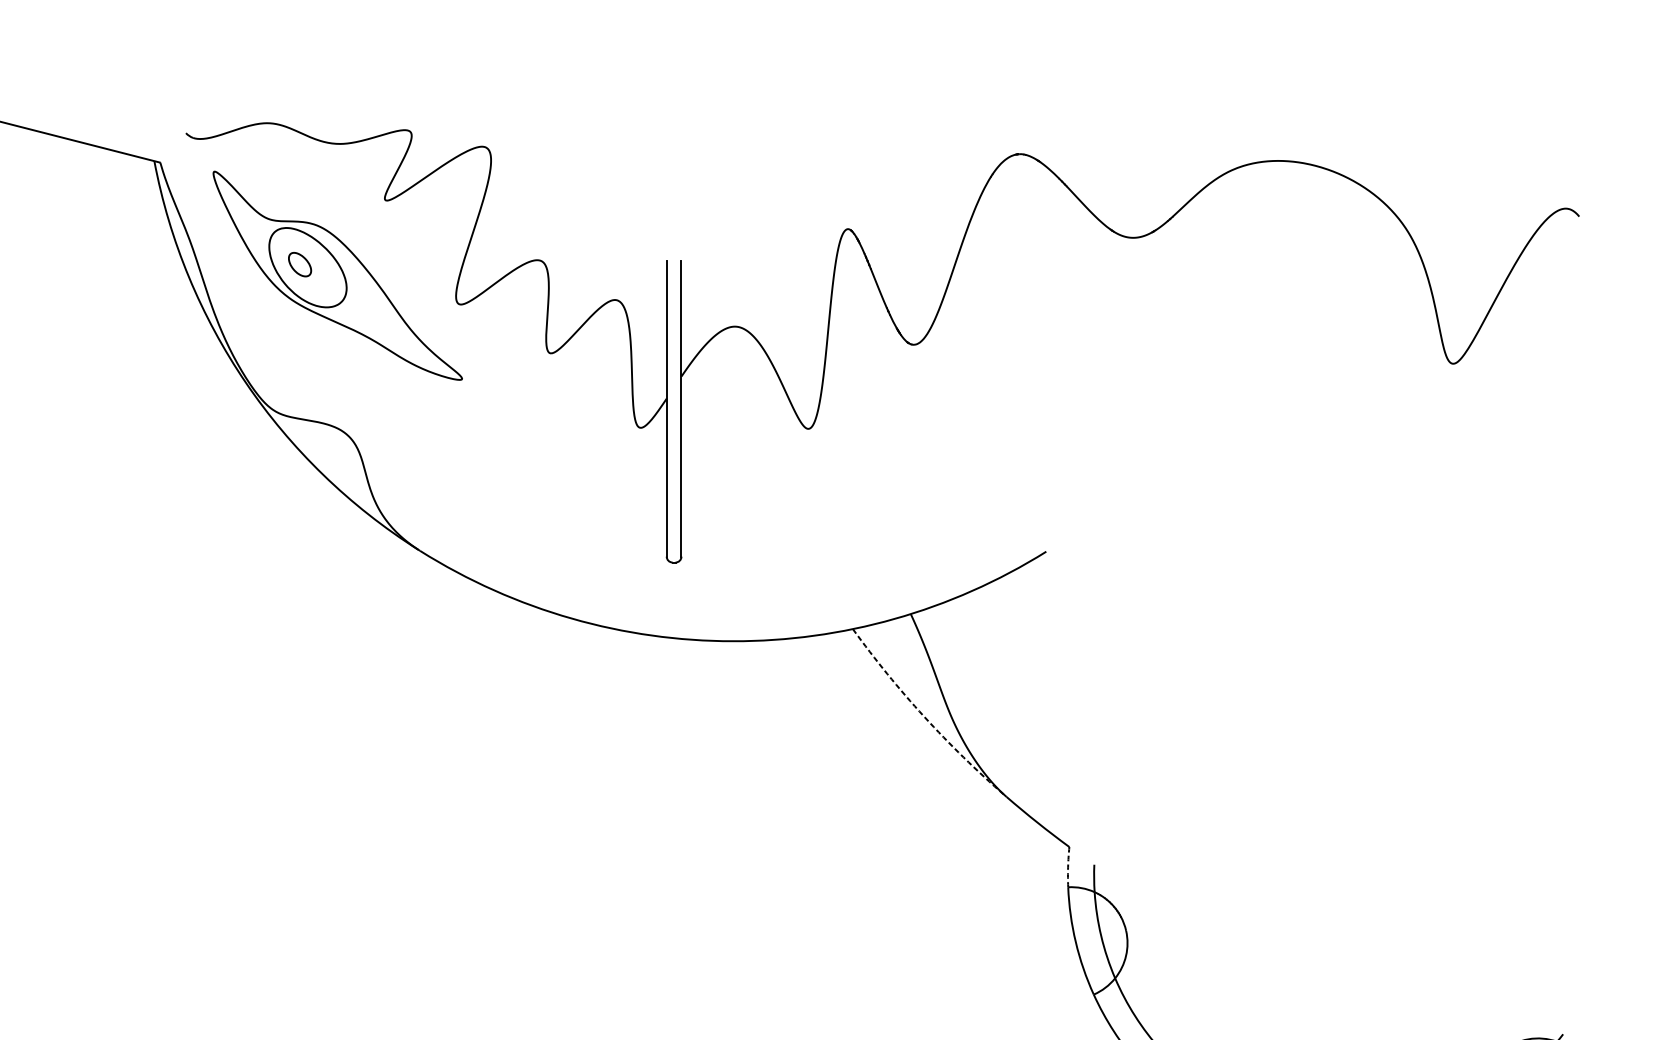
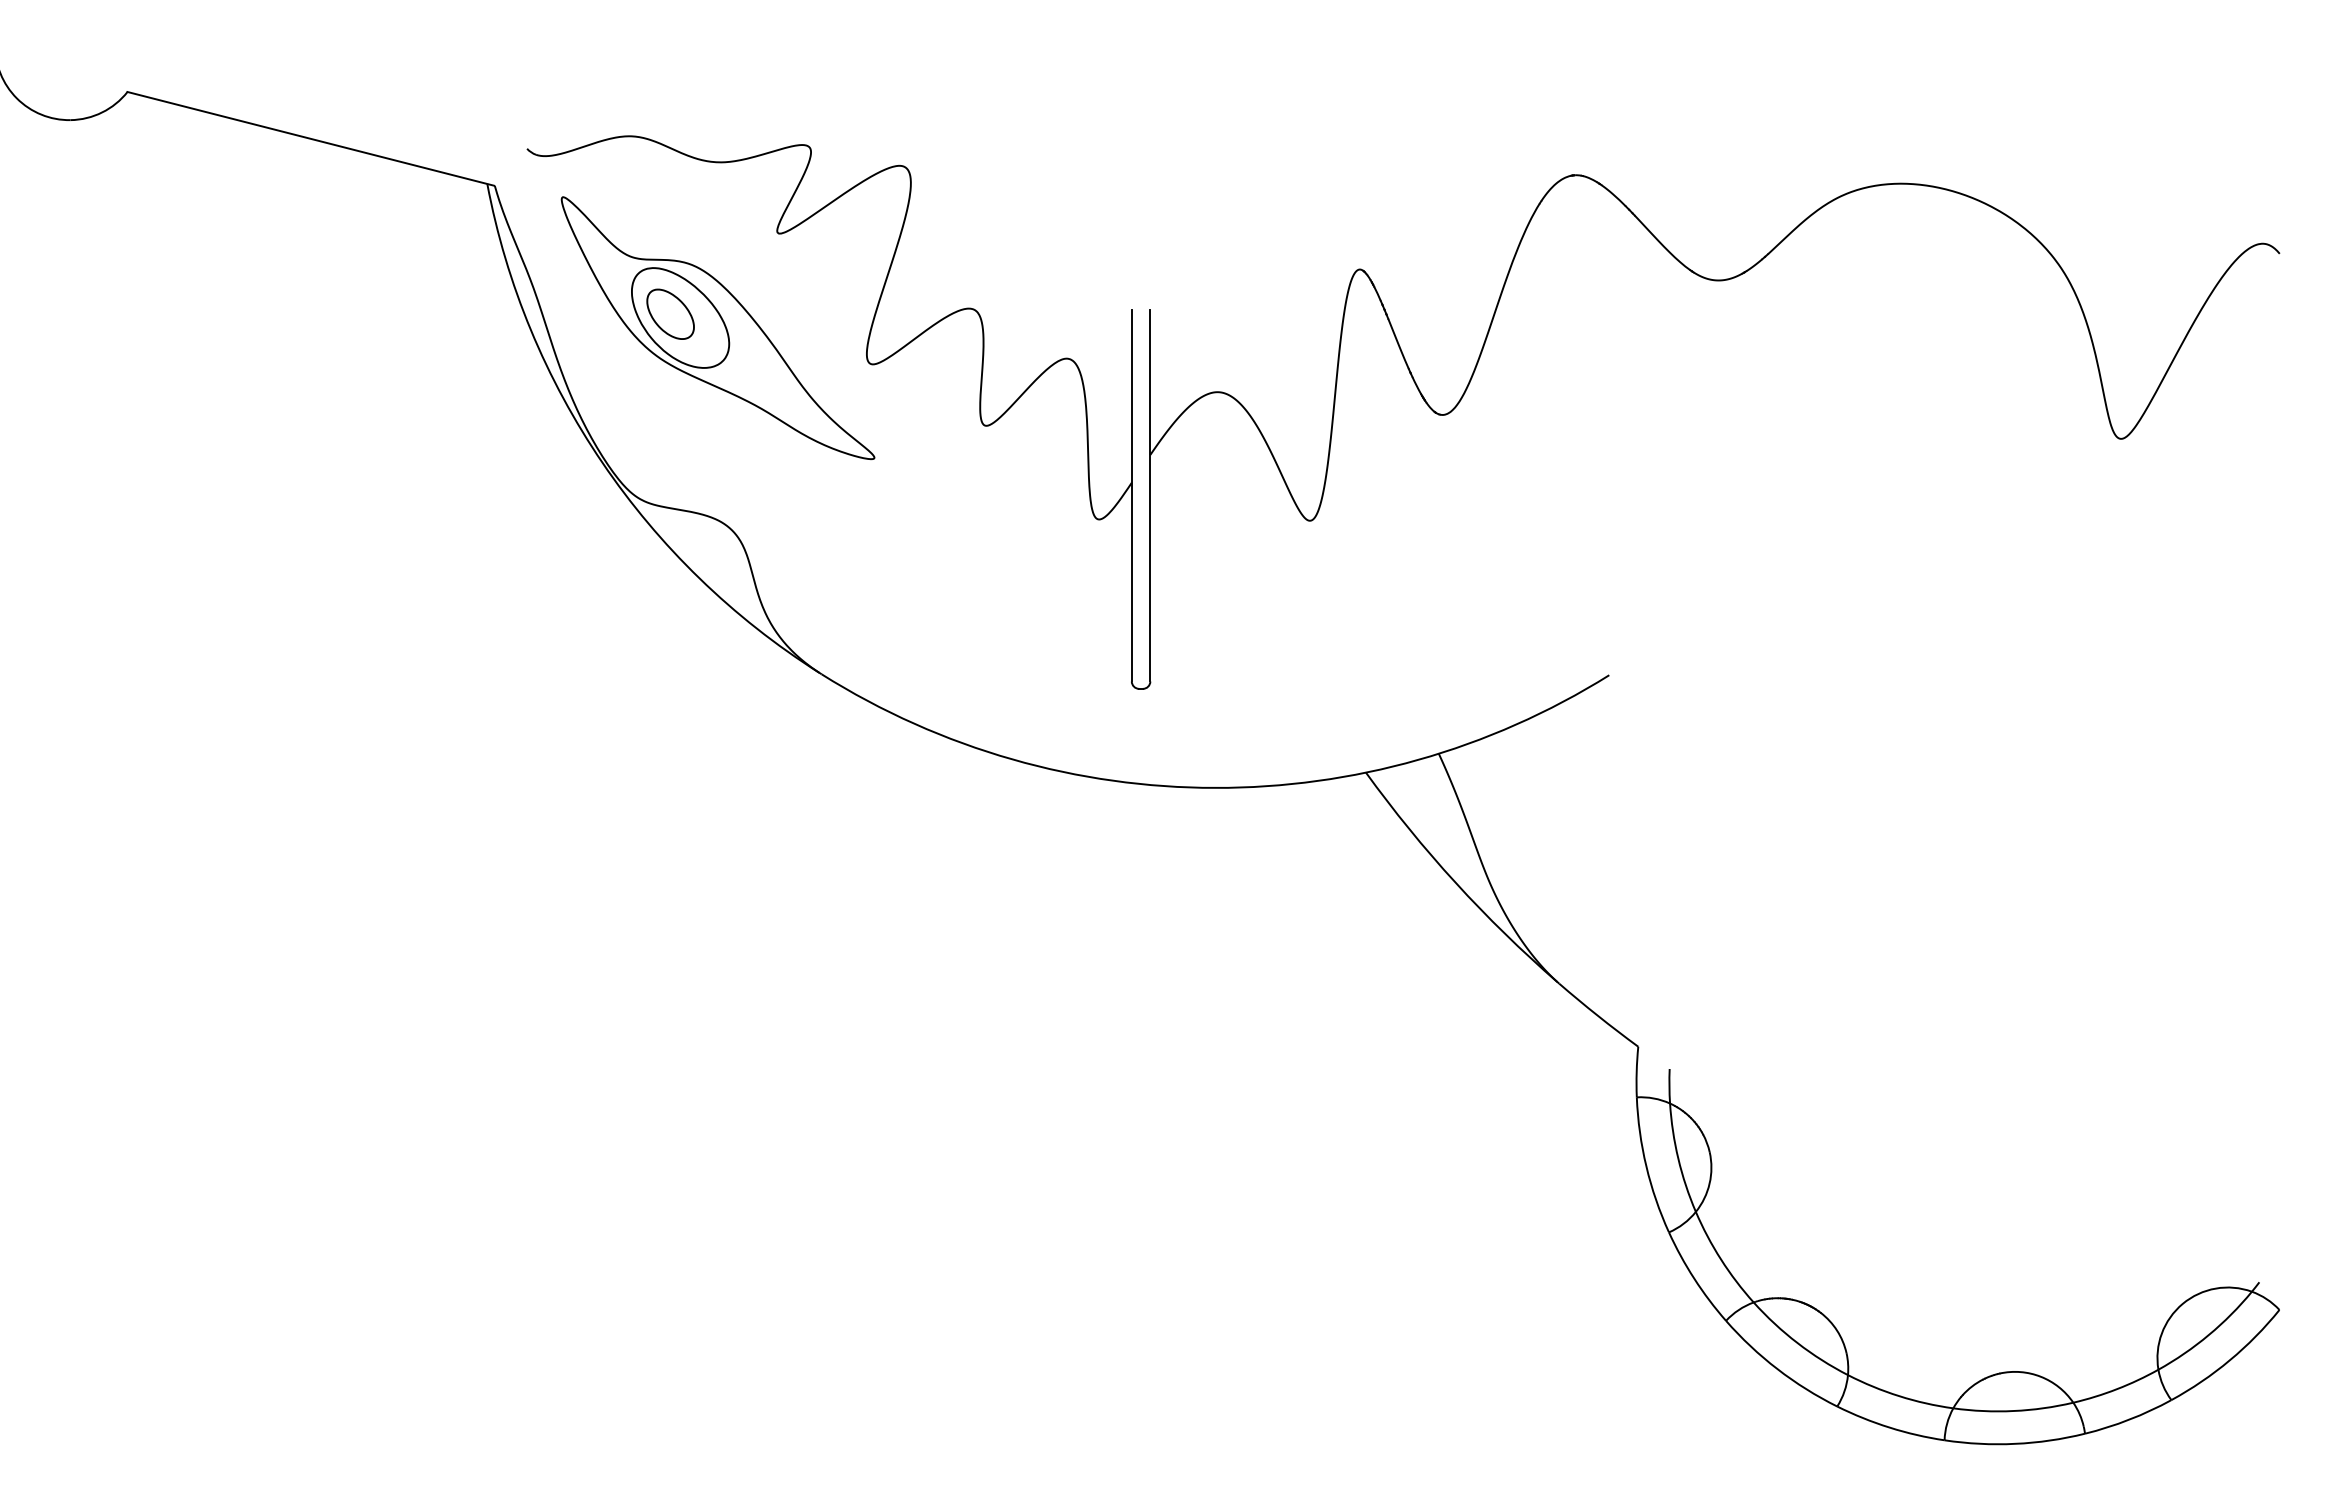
part: (299, 264) -> (670, 313), size x1.67
arc: (924, 716) -> (1455, 882), dashed -> solid
arc: (1067, 867) -> (1636, 1072), dashed -> solid

